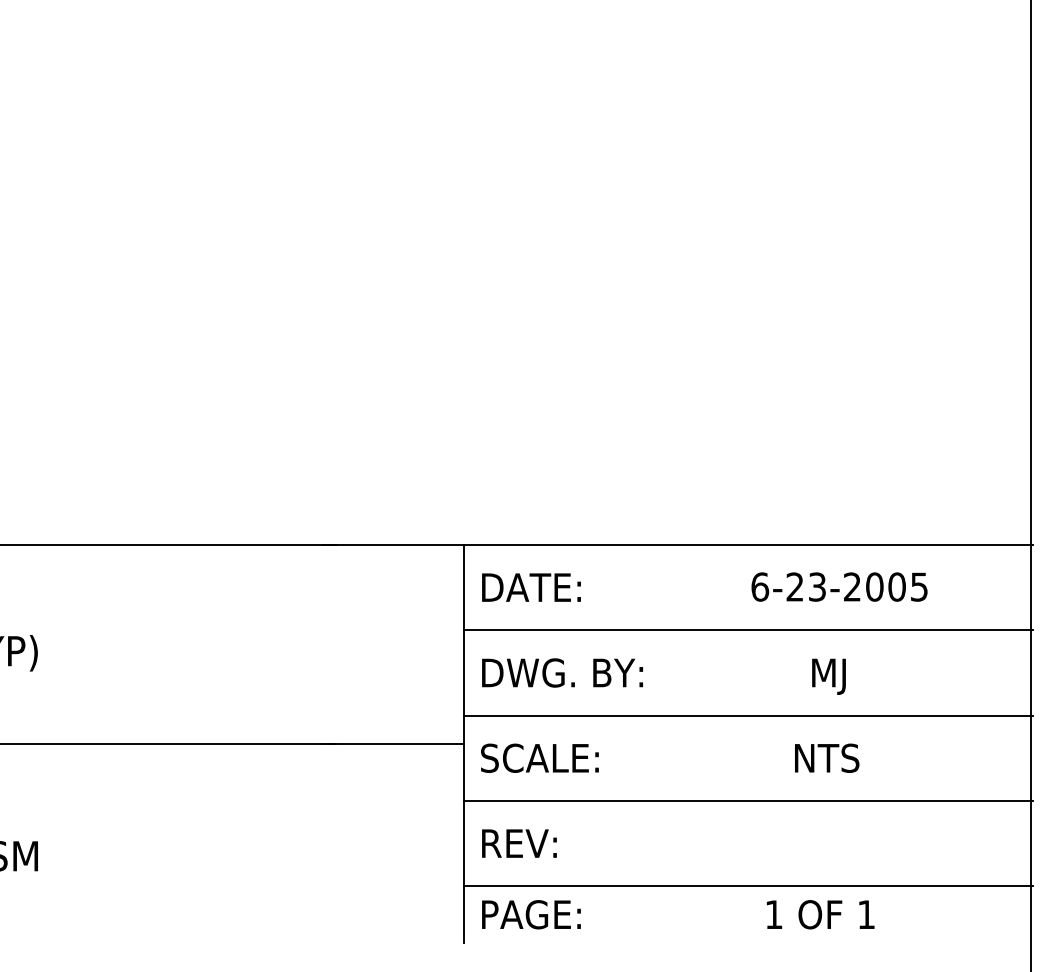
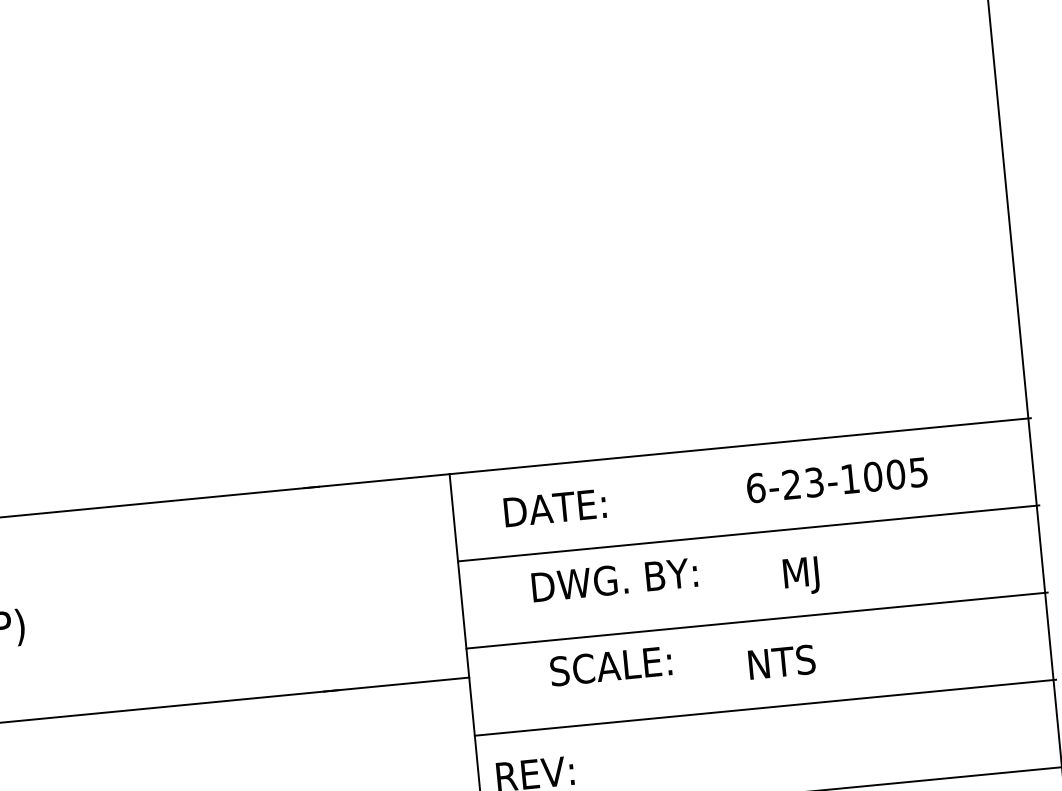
text: (852, 586) -> (850, 478), 6-23-2005 -> 6-23-1005
text: (531, 587) -> (555, 507), moved
text: (562, 672) -> (614, 579), moved
text: (828, 676) -> (800, 576), moved
text: (539, 757) -> (610, 665), moved
text: (827, 757) -> (782, 661), moved

